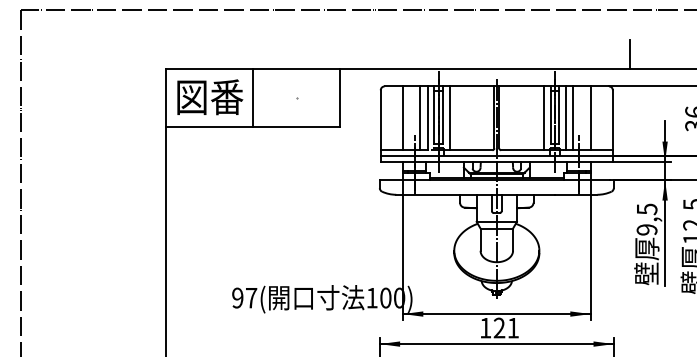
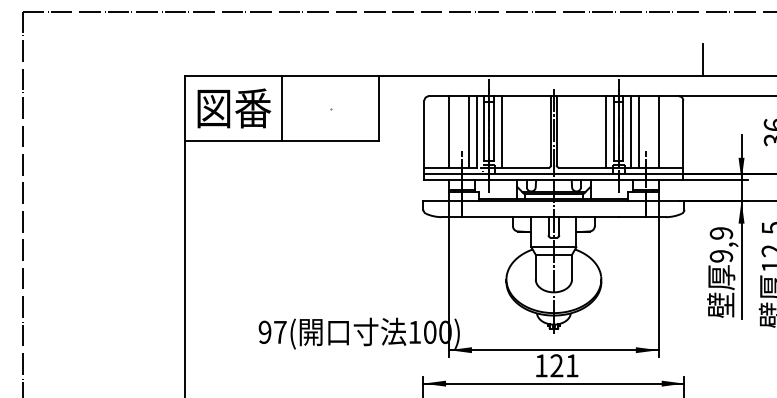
text: (646, 209) -> (720, 233), 9,5 -> 9,9

